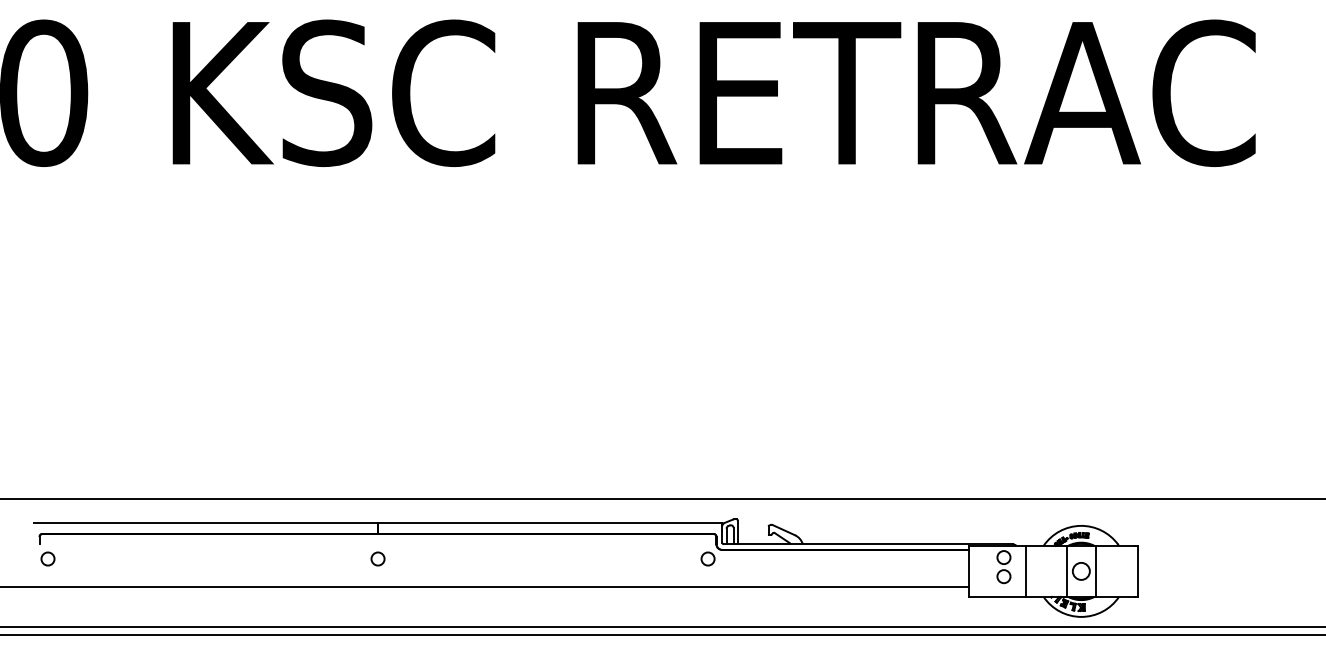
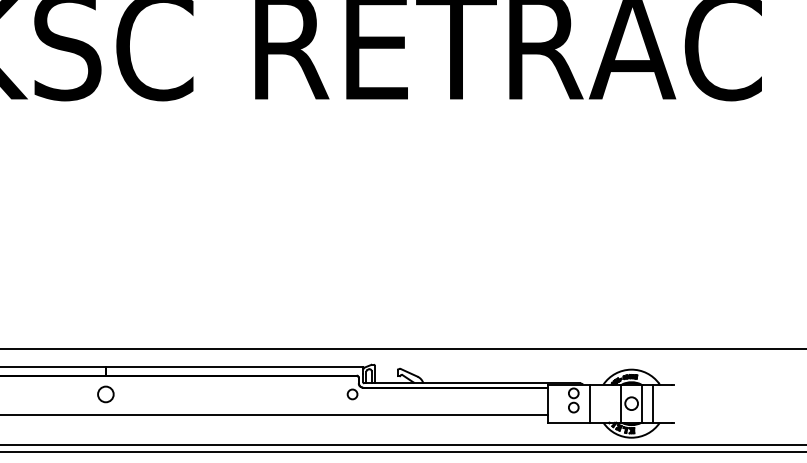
circle: (377, 558) -> (105, 394), size x1.6
line: (1138, 571) -> (652, 403), moved

